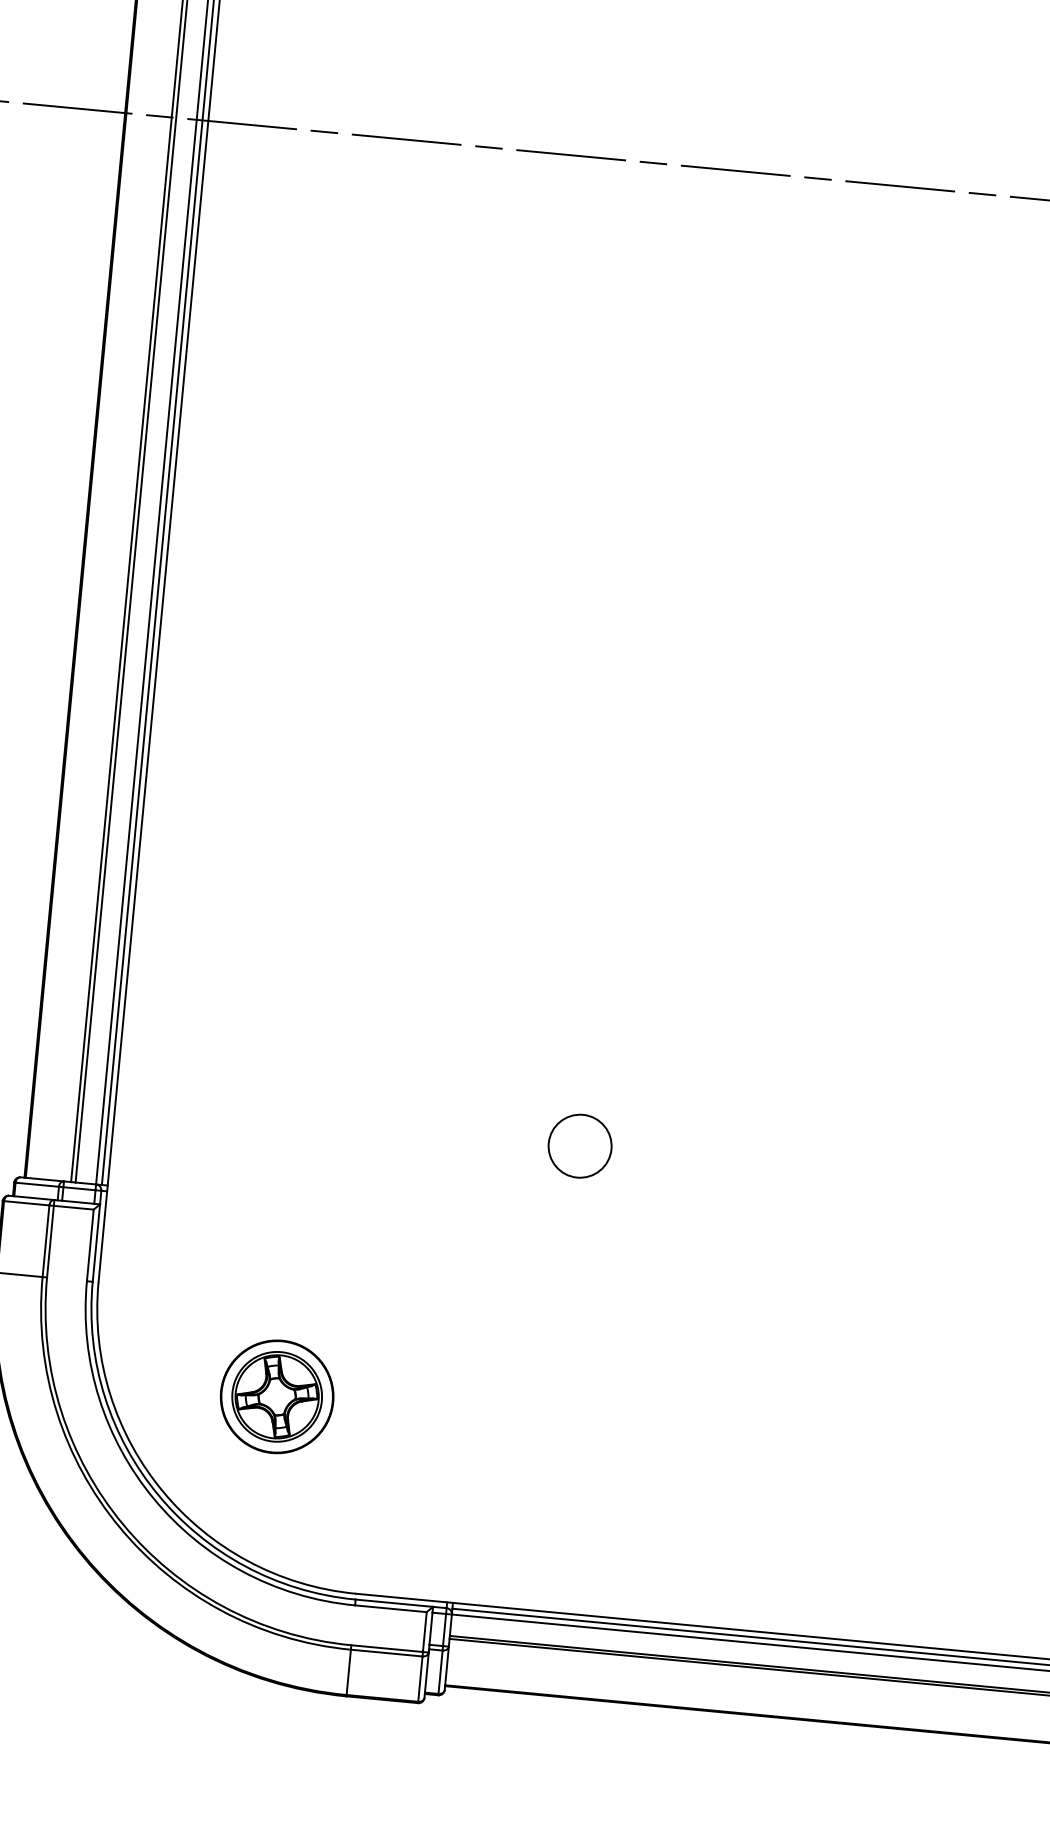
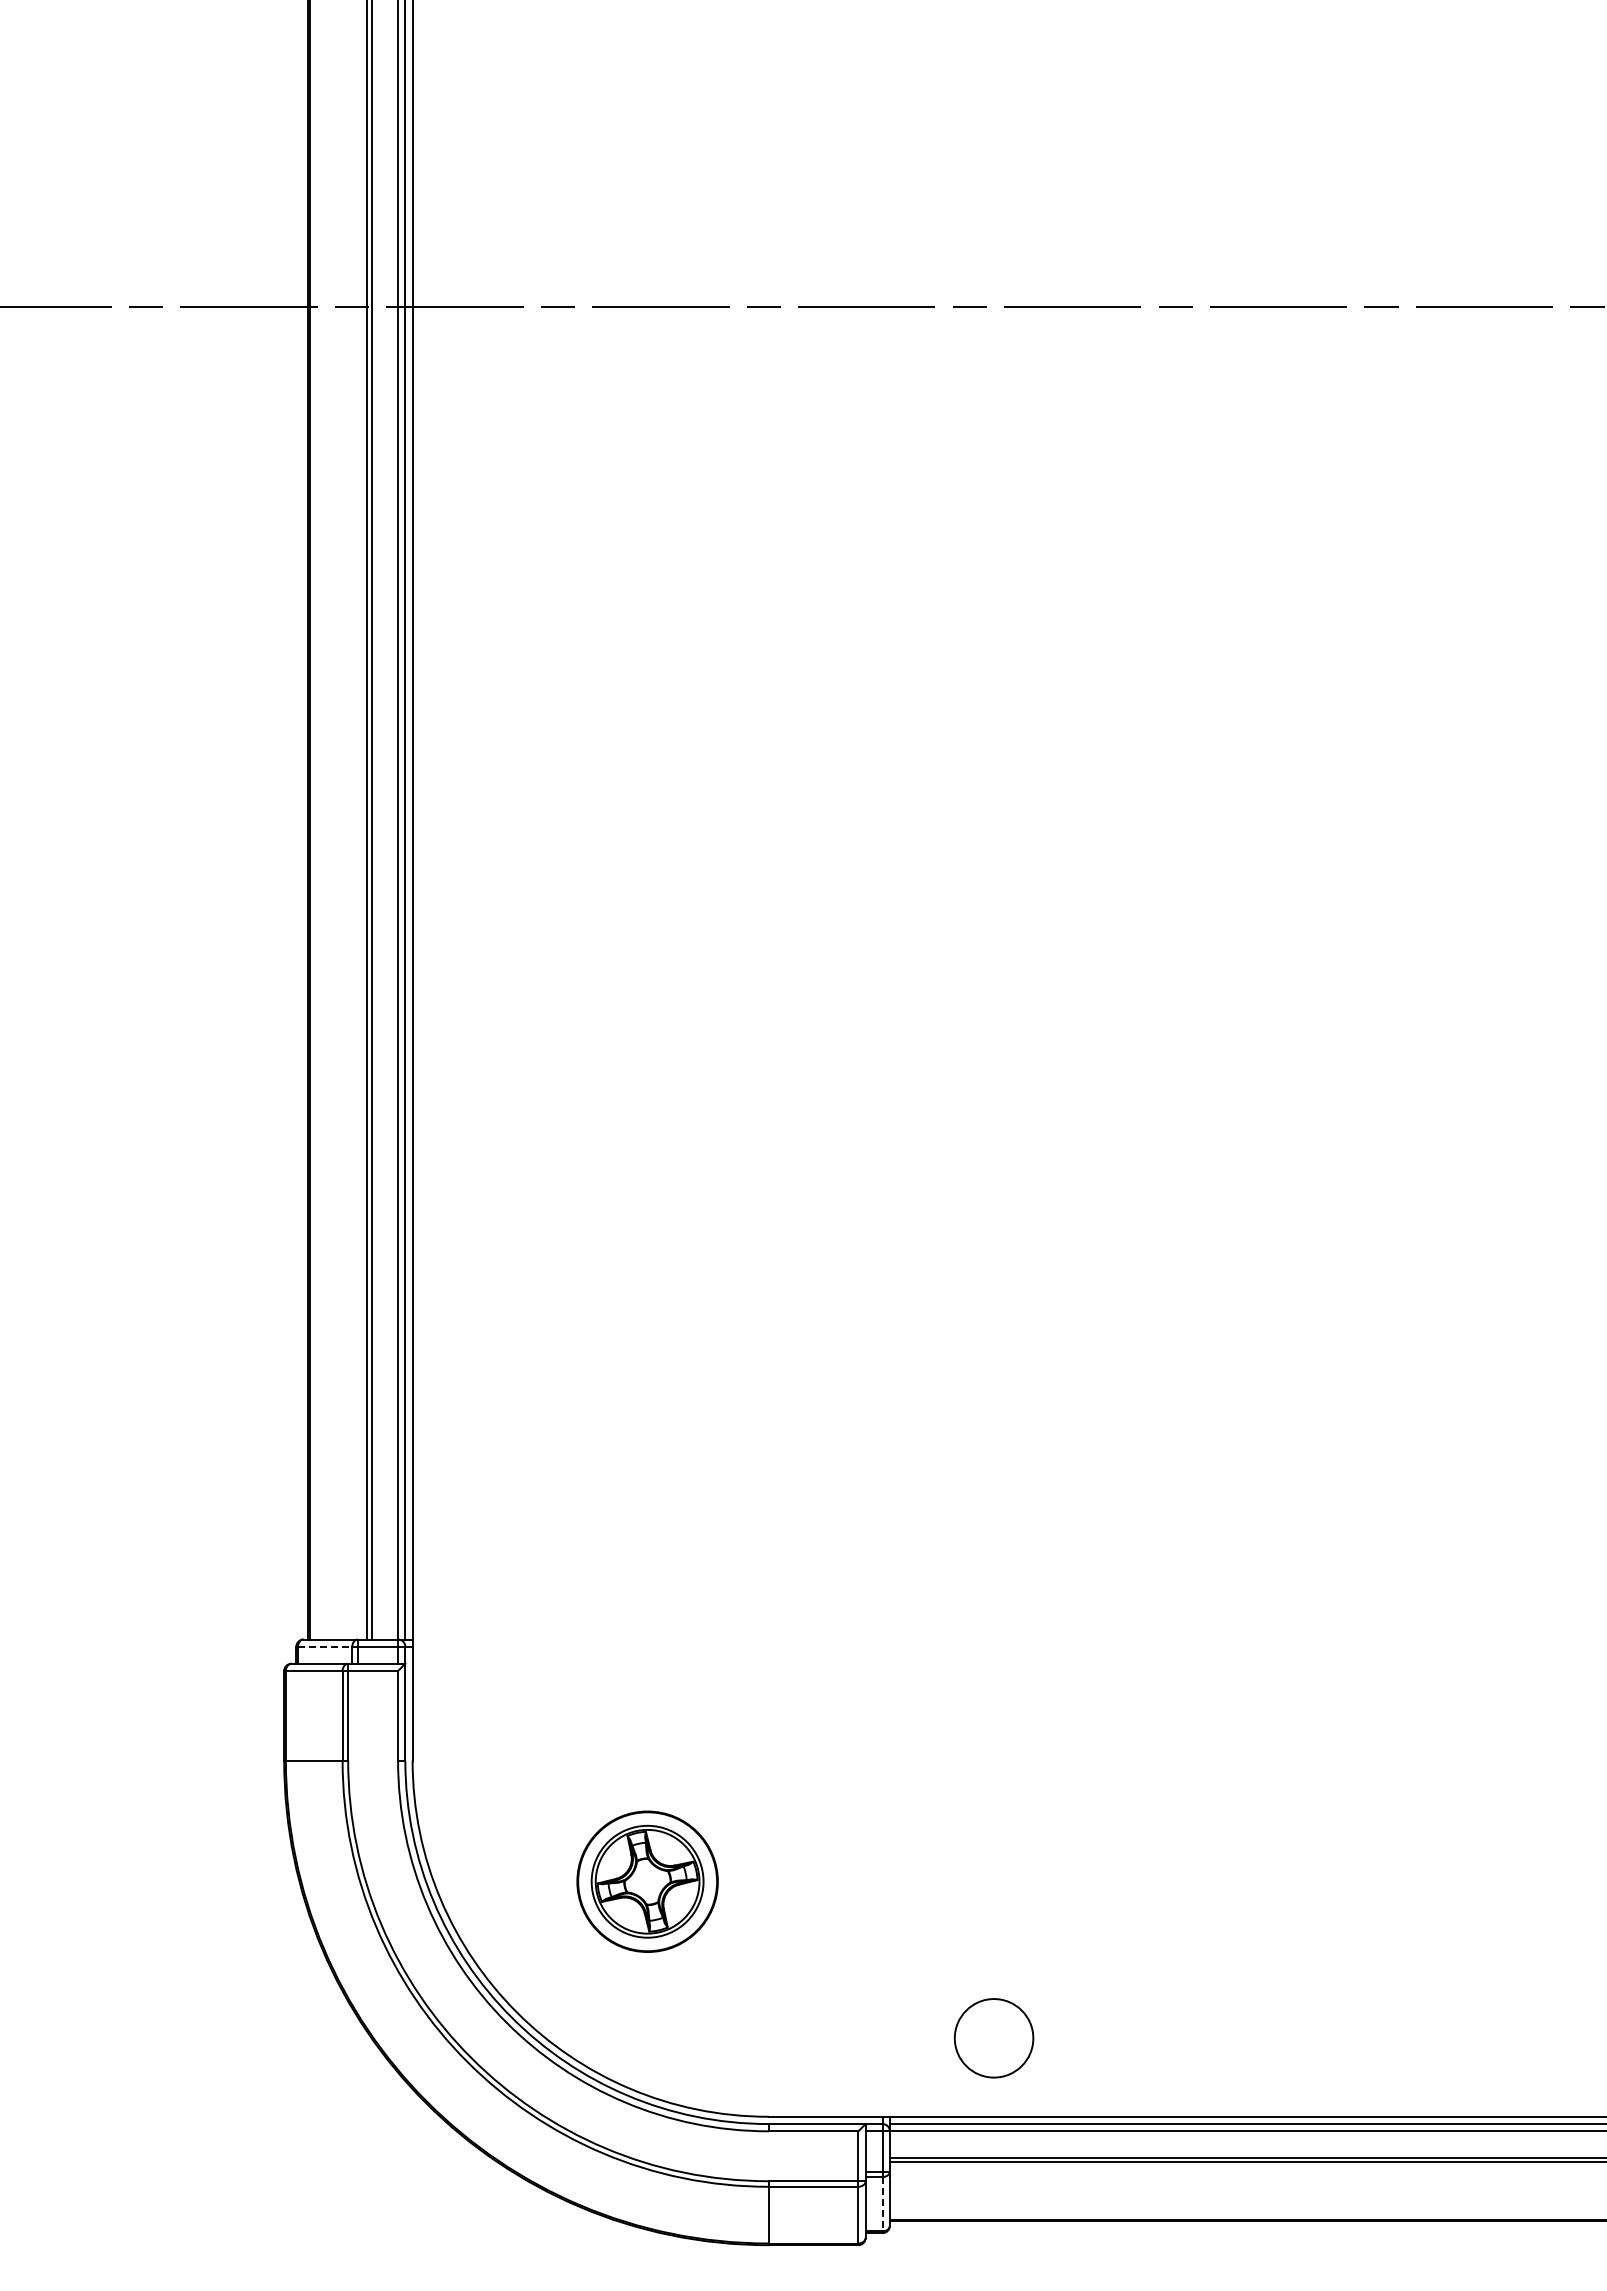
circle: (579, 1146) -> (993, 2038), moved
line: (37, 1184) -> (325, 1646), solid -> dashed
line: (440, 1672) -> (882, 2204), solid -> dashed

